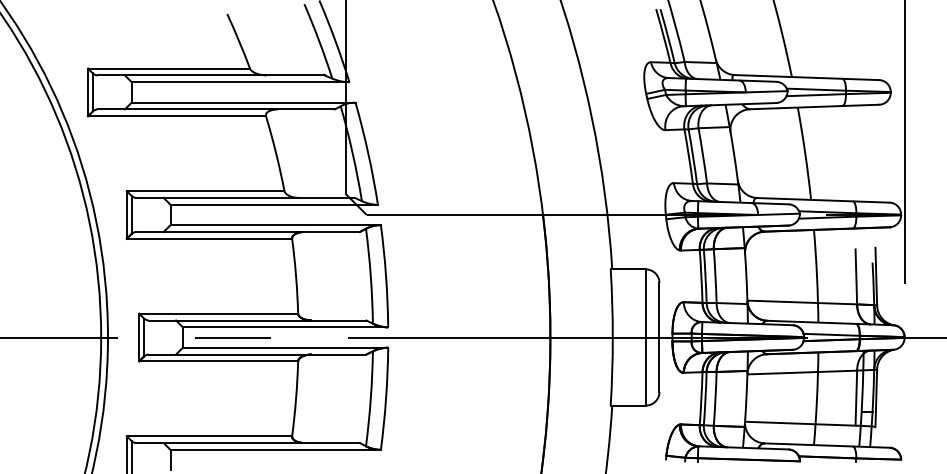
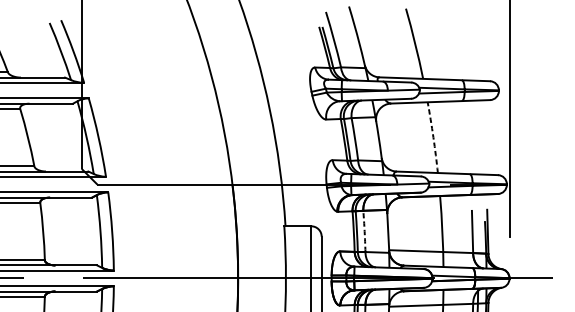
arc: (805, 153) -> (433, 137), solid -> dashed
arc: (715, 276) -> (364, 231), solid -> dashed

